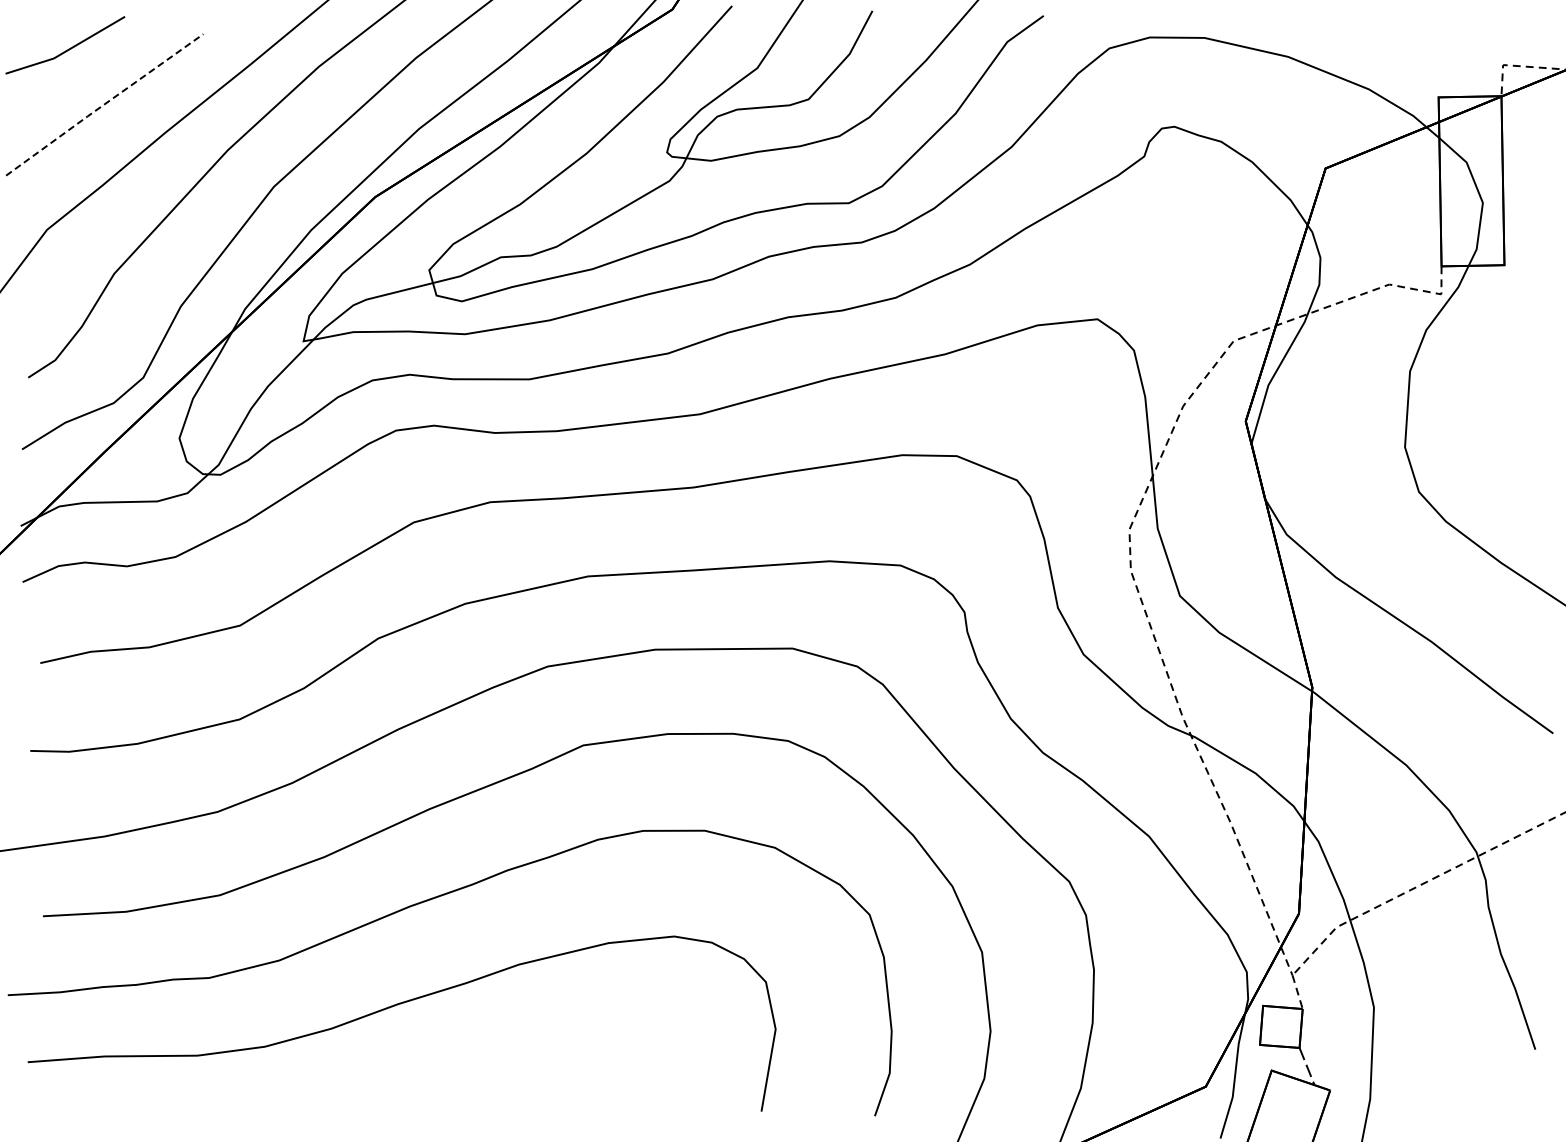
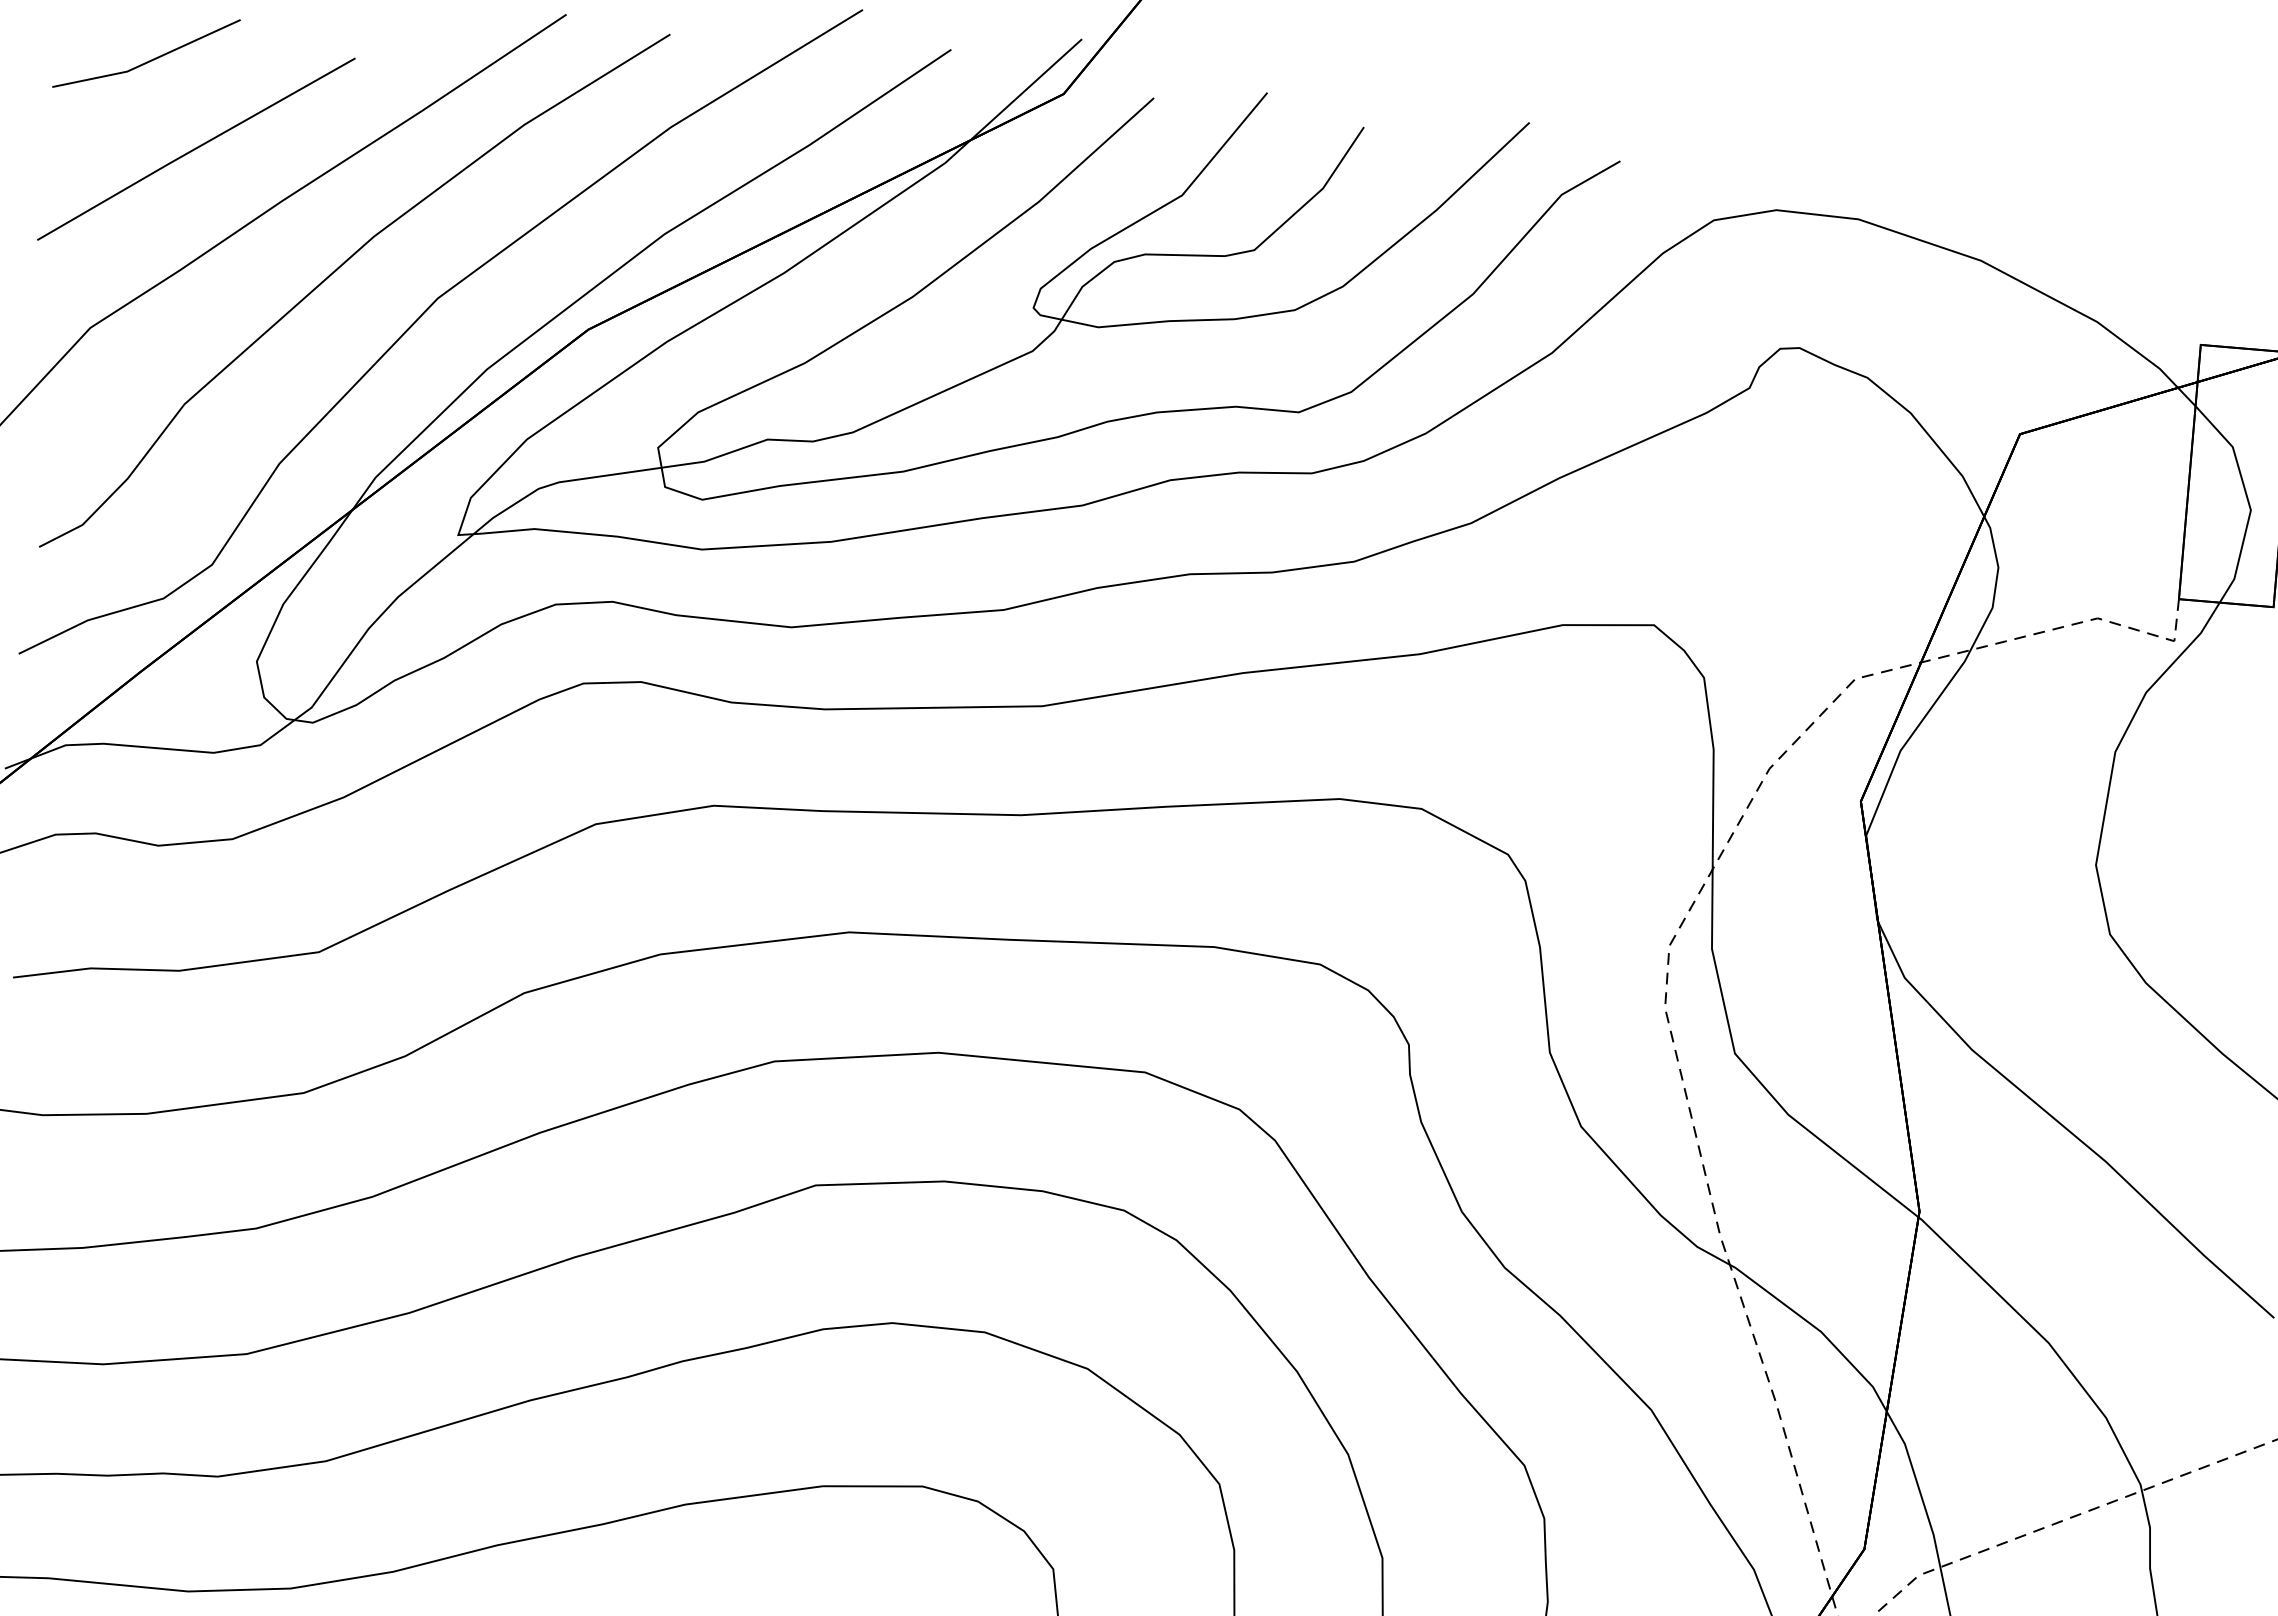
line: (103, 104) -> (194, 148), dashed -> solid

